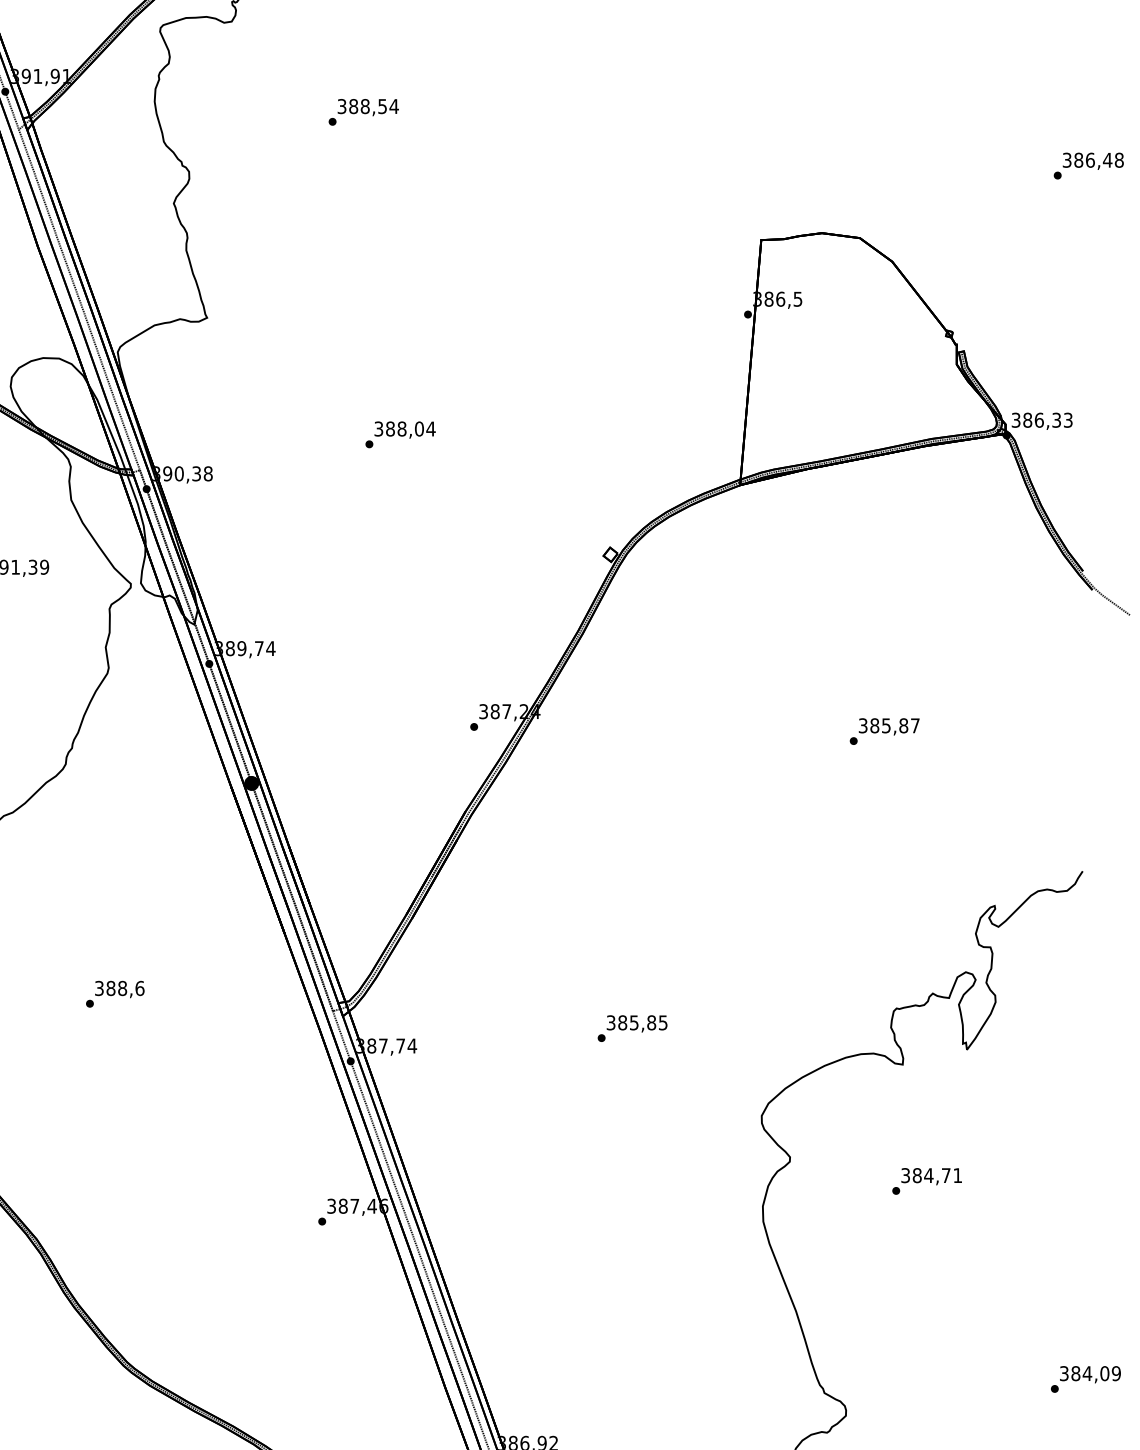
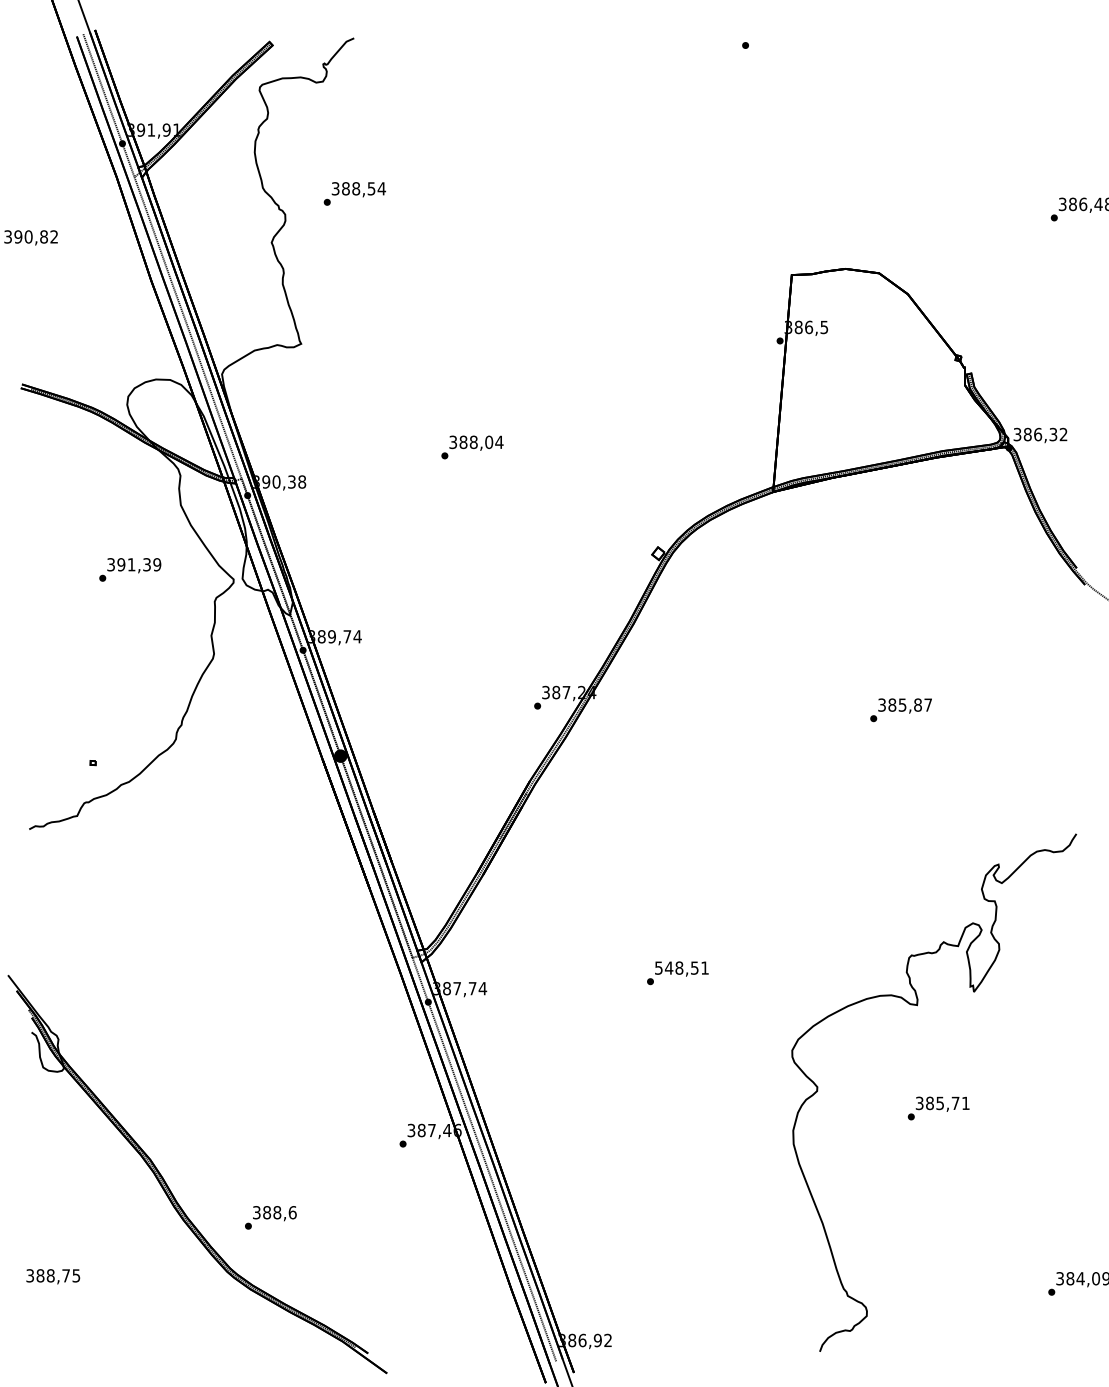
text: (363, 111) -> (354, 193), moved
text: (1068, 420) -> (1063, 434), 386,33 -> 386,32
text: (114, 993) -> (270, 1217), moved
text: (636, 1022) -> (681, 967), 385,85 -> 548,51
text: (929, 1175) -> (940, 1103), 384,71 -> 385,71

